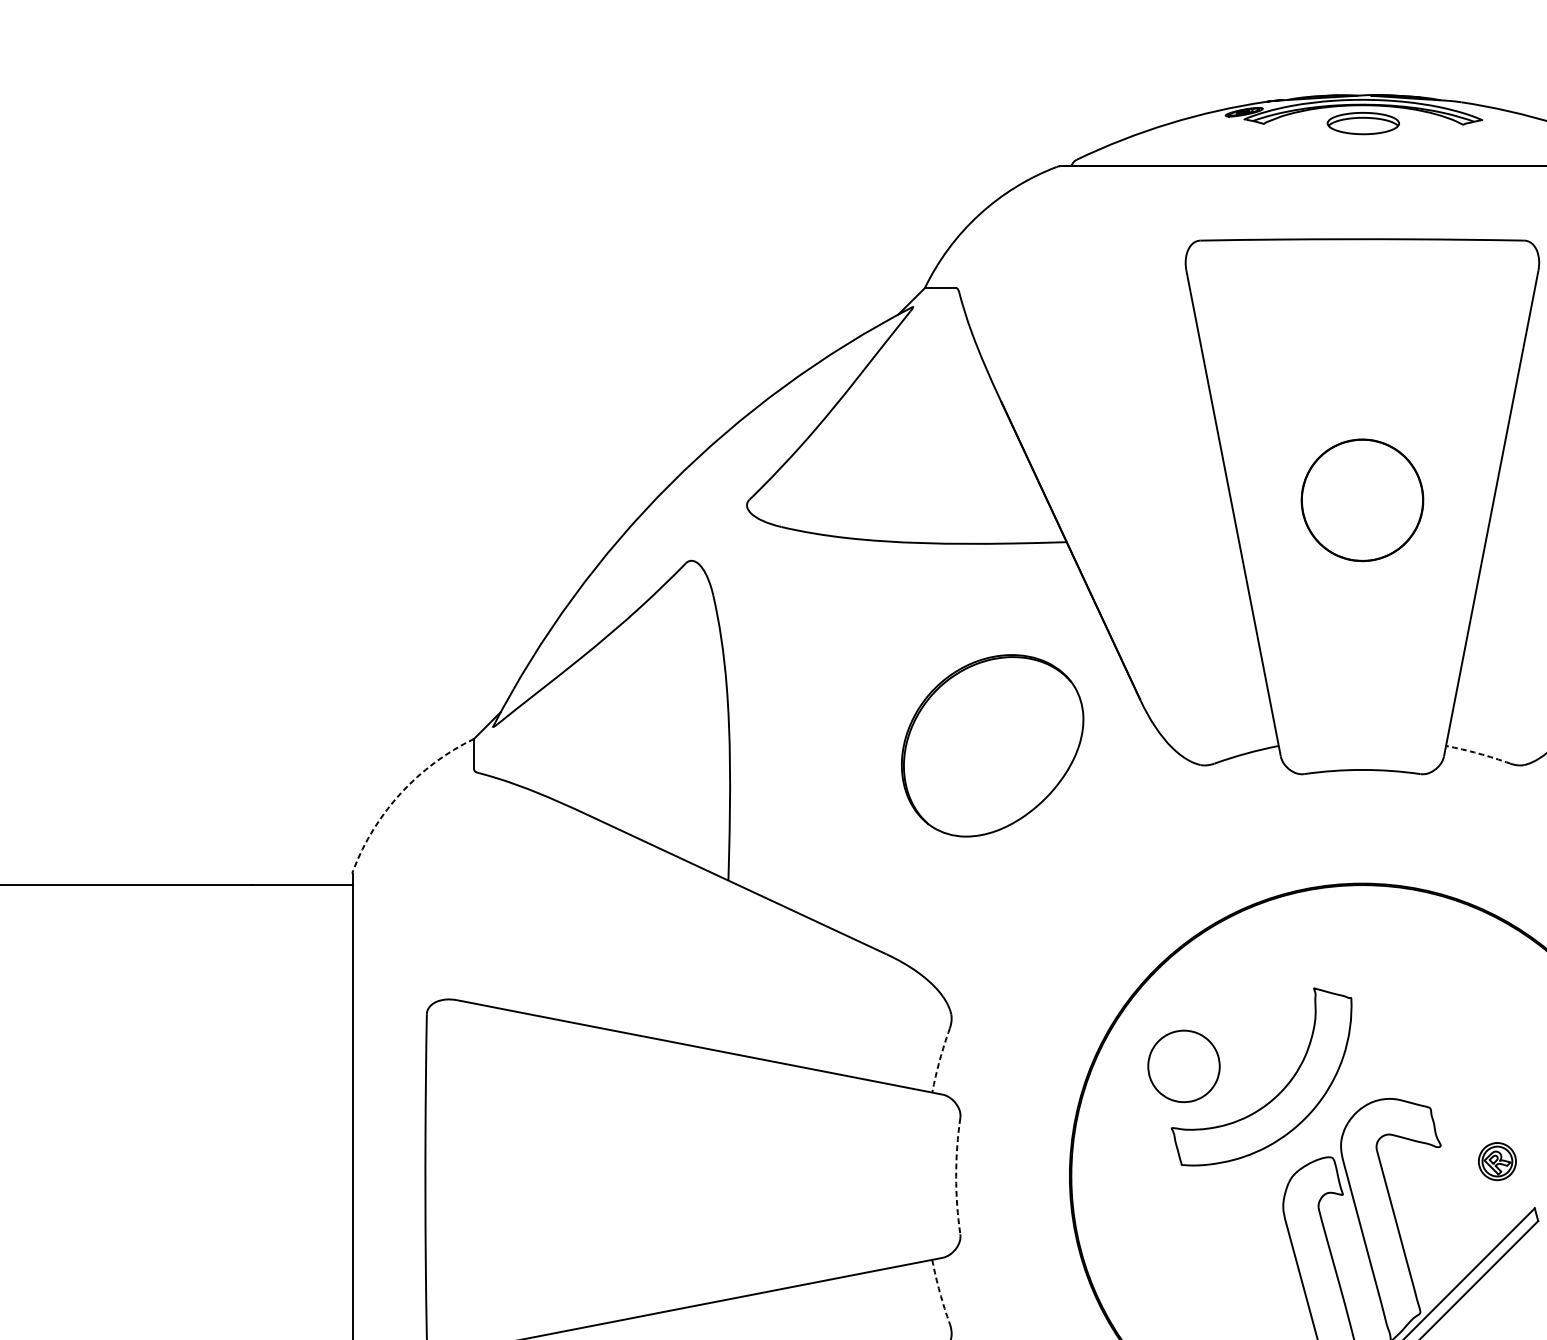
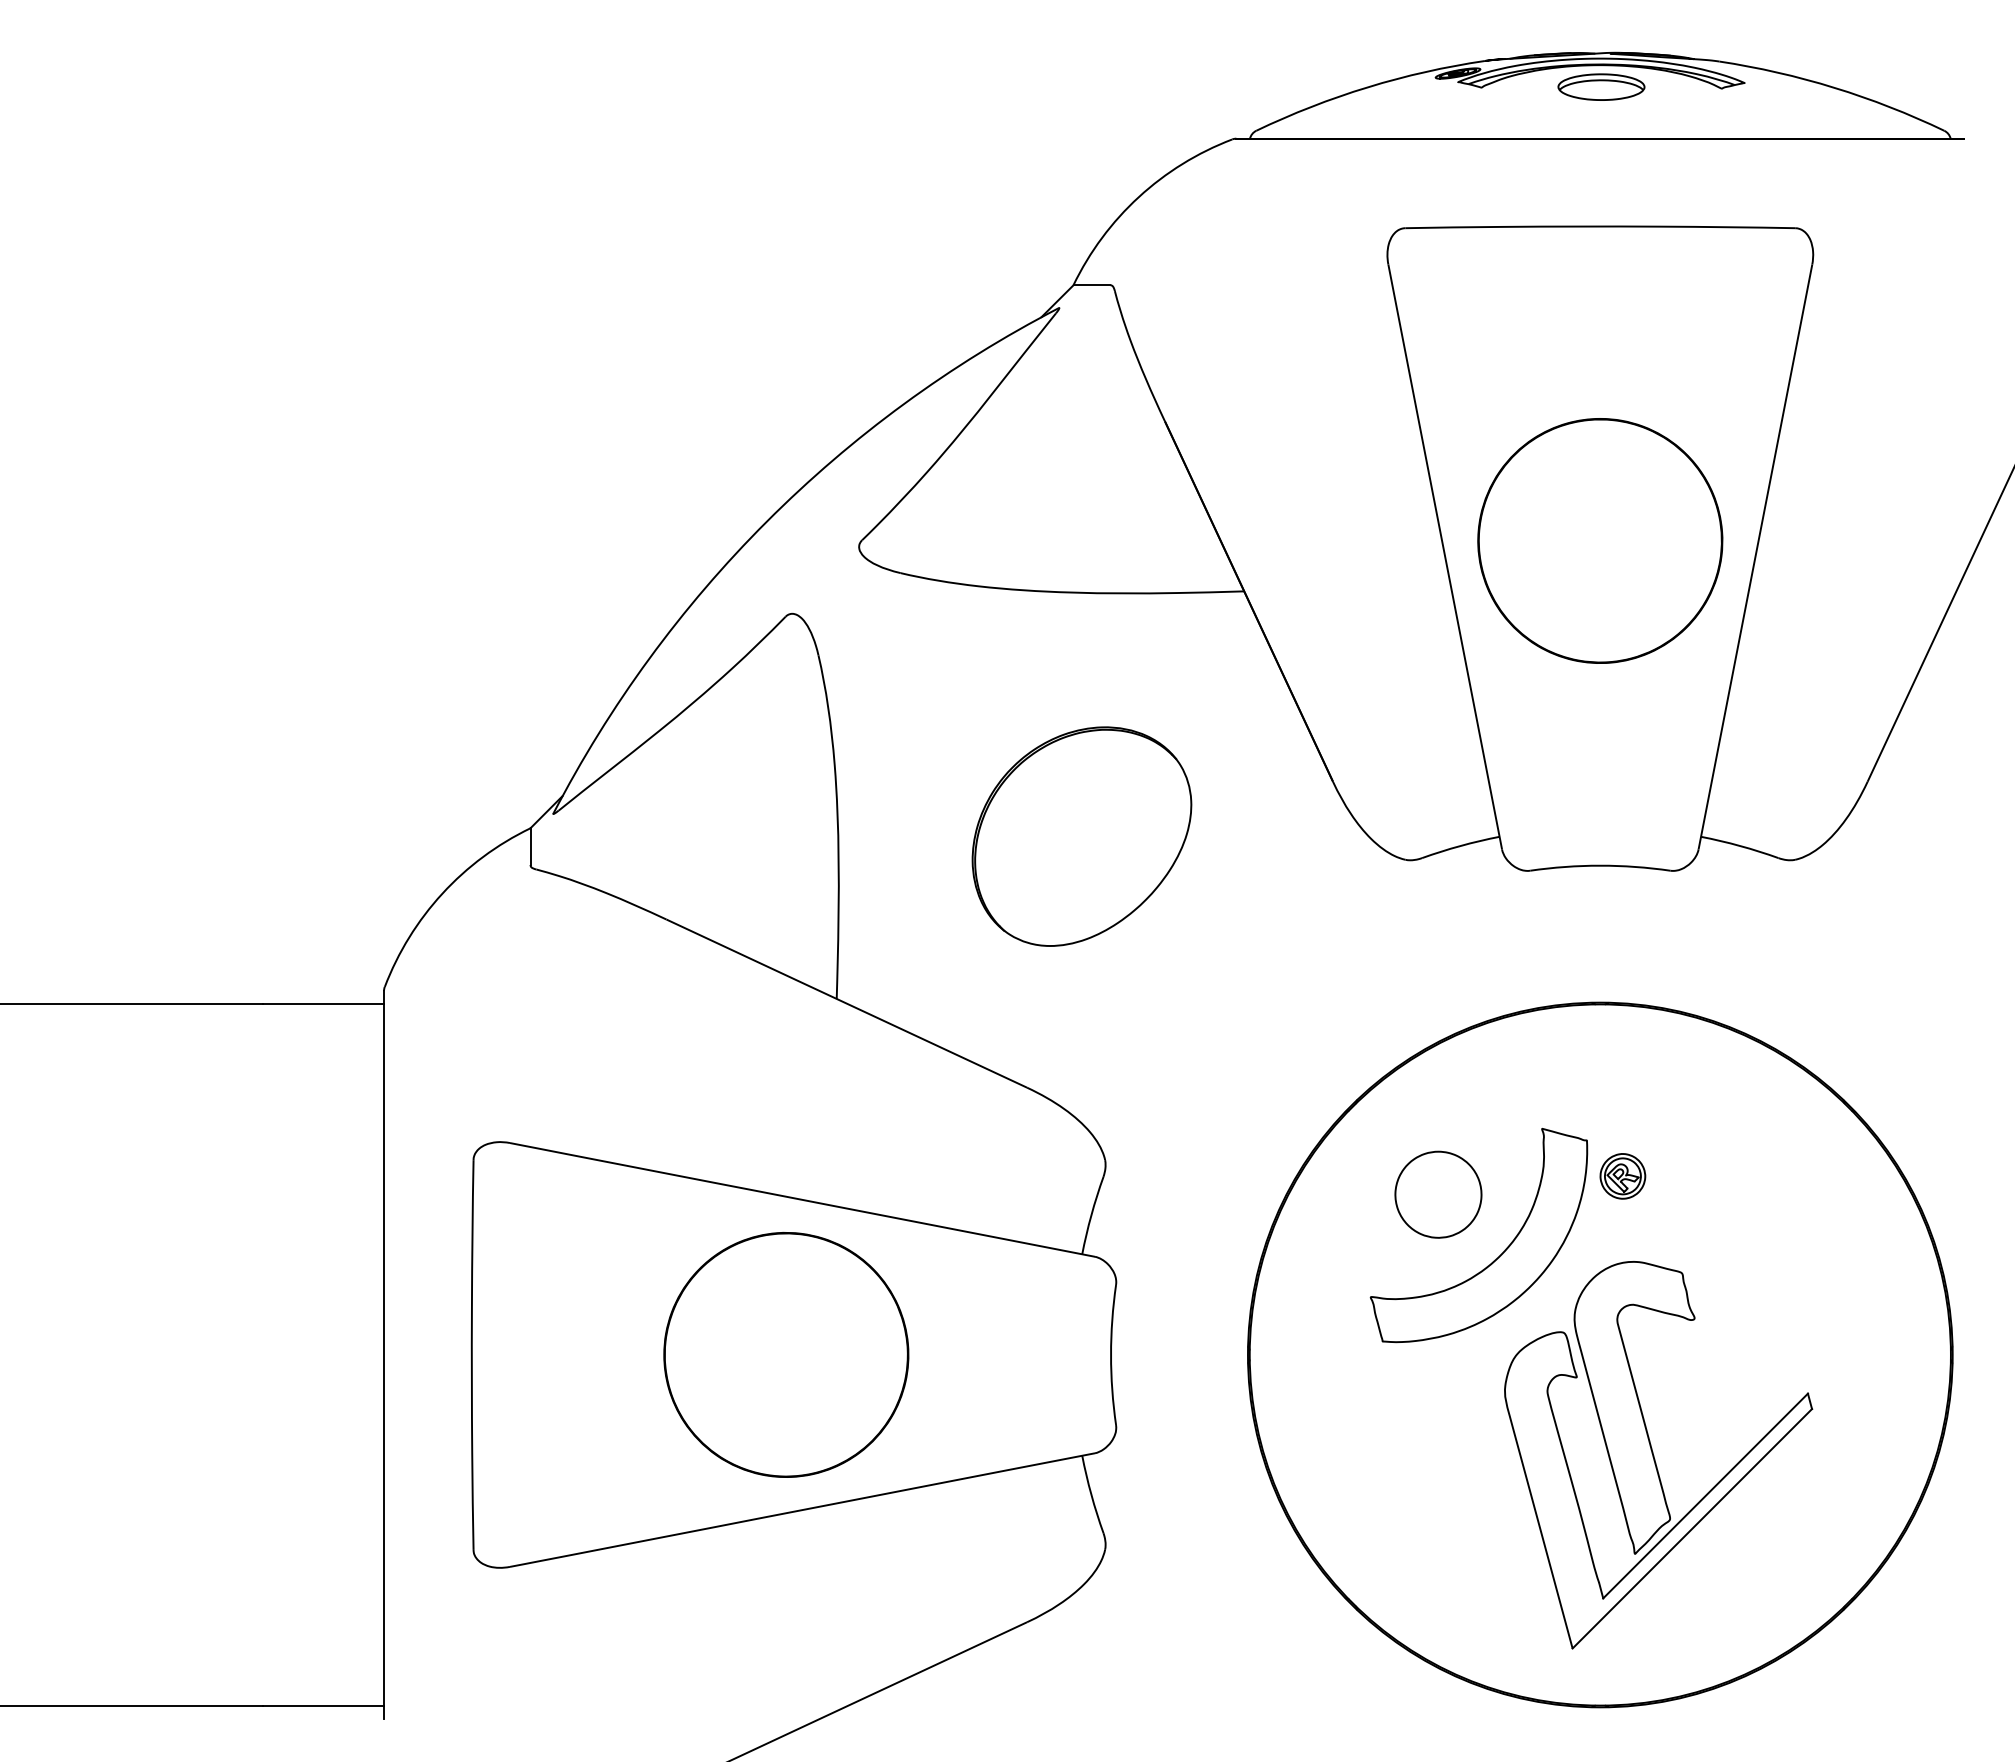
part: (1362, 499) -> (1600, 540), size x1.67
part: (992, 745) -> (1081, 836), moved
arc: (1478, 753) -> (1740, 845), dashed -> solid
arc: (401, 793) -> (442, 893), dashed -> solid
arc: (939, 1060) -> (1091, 1215), dashed -> solid
part: (1184, 1066) -> (1438, 1194), moved
part: (1497, 1161) -> (1622, 1176), moved
part: (686, 1175) -> (786, 1354), added
arc: (956, 1176) -> (1111, 1355), dashed -> solid
arc: (939, 1292) -> (1091, 1494), dashed -> solid

